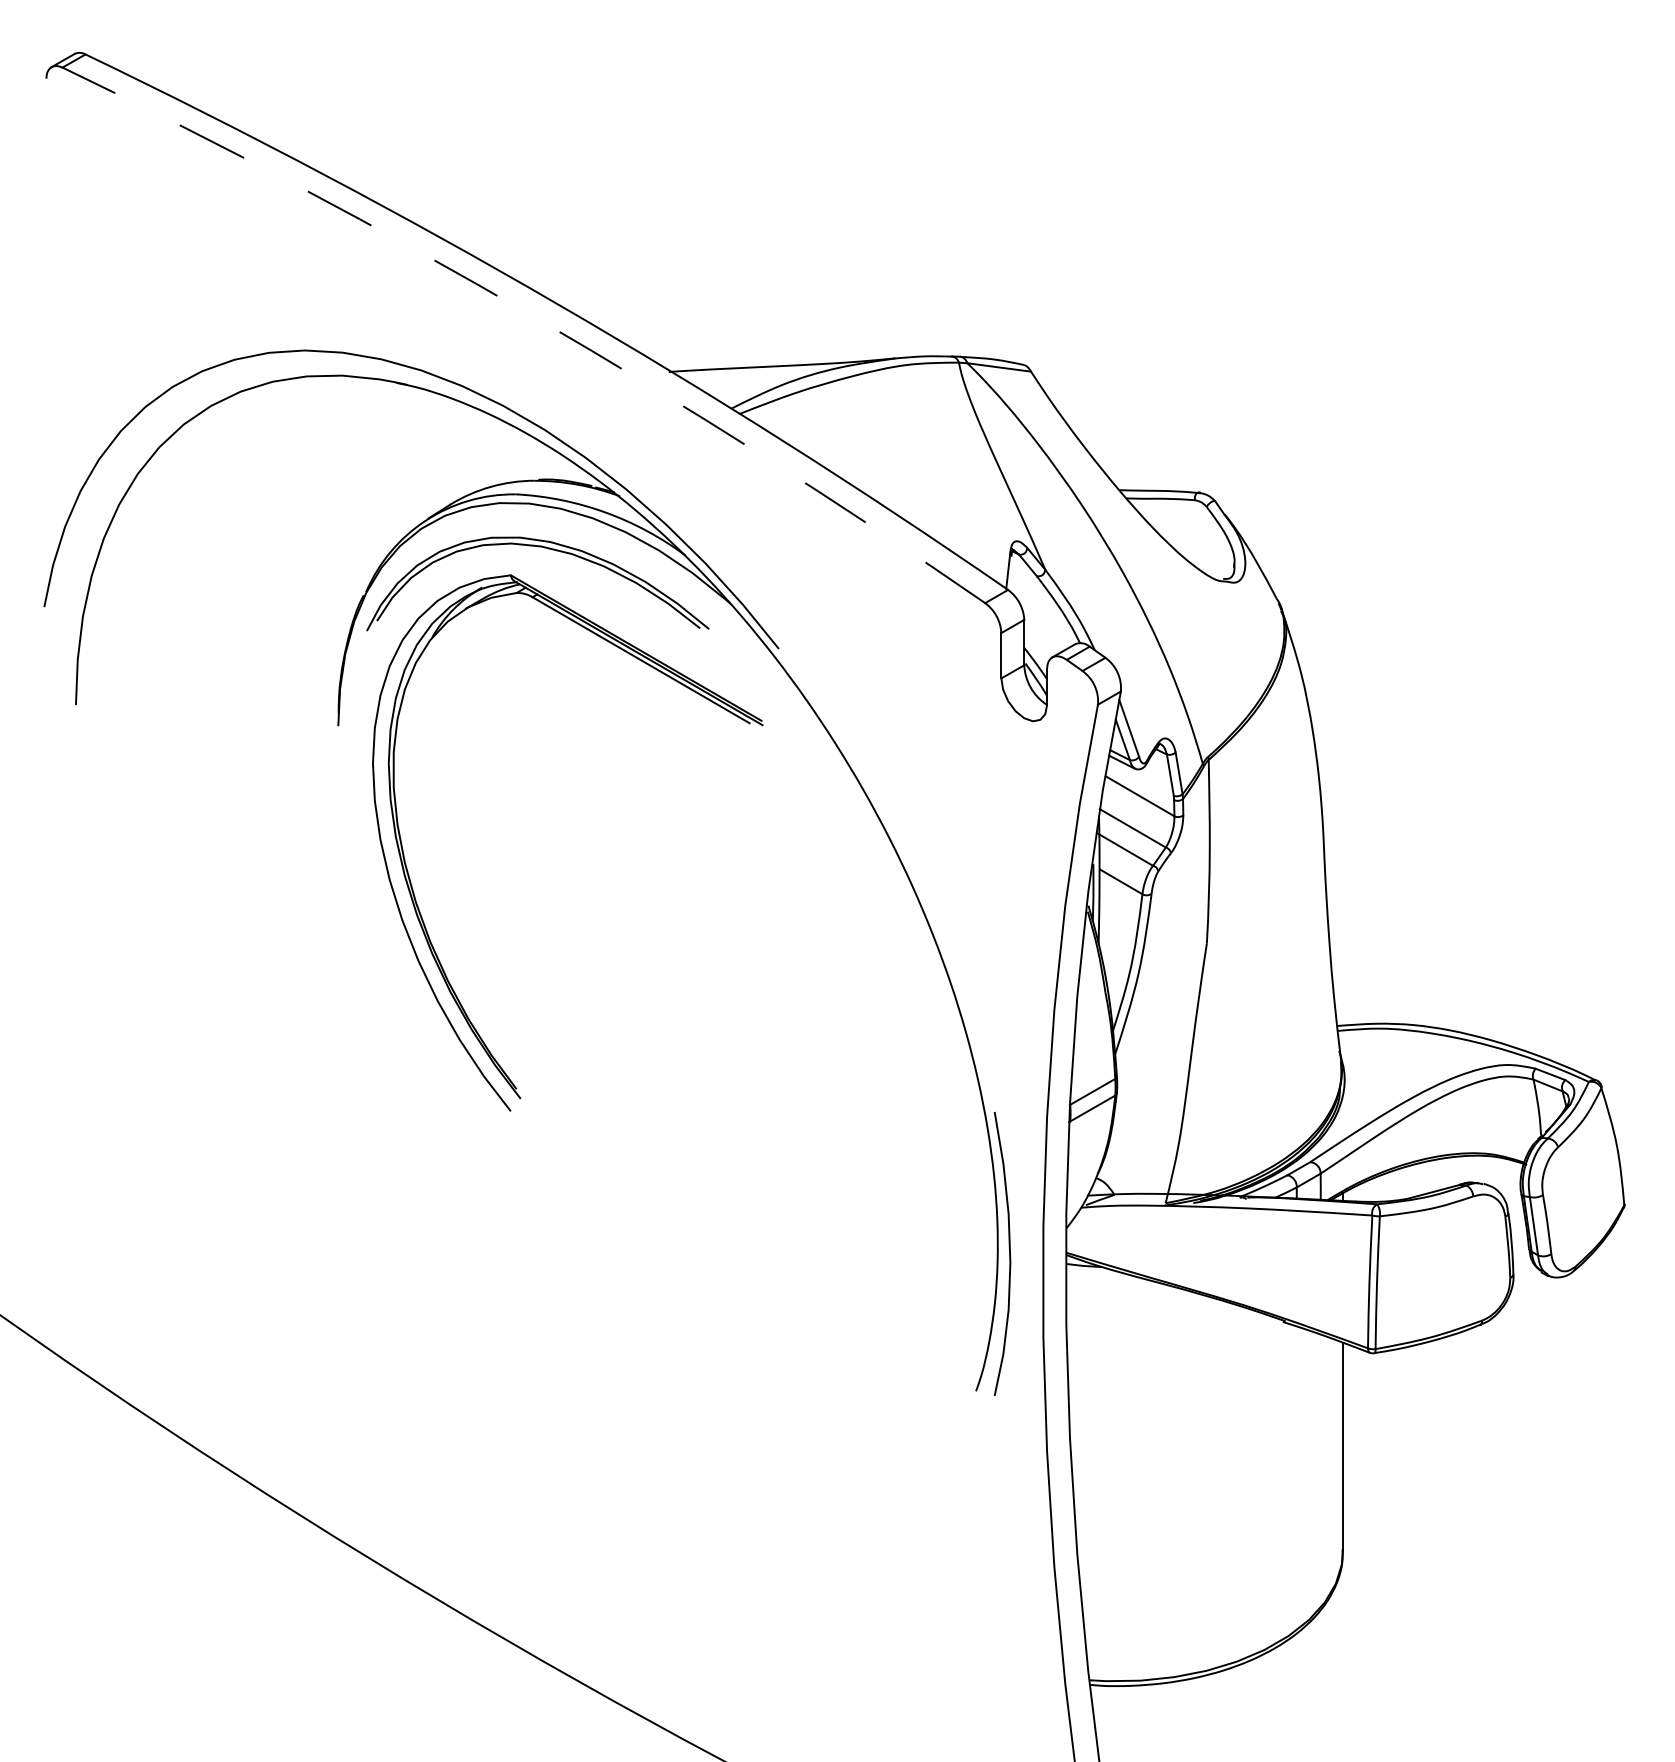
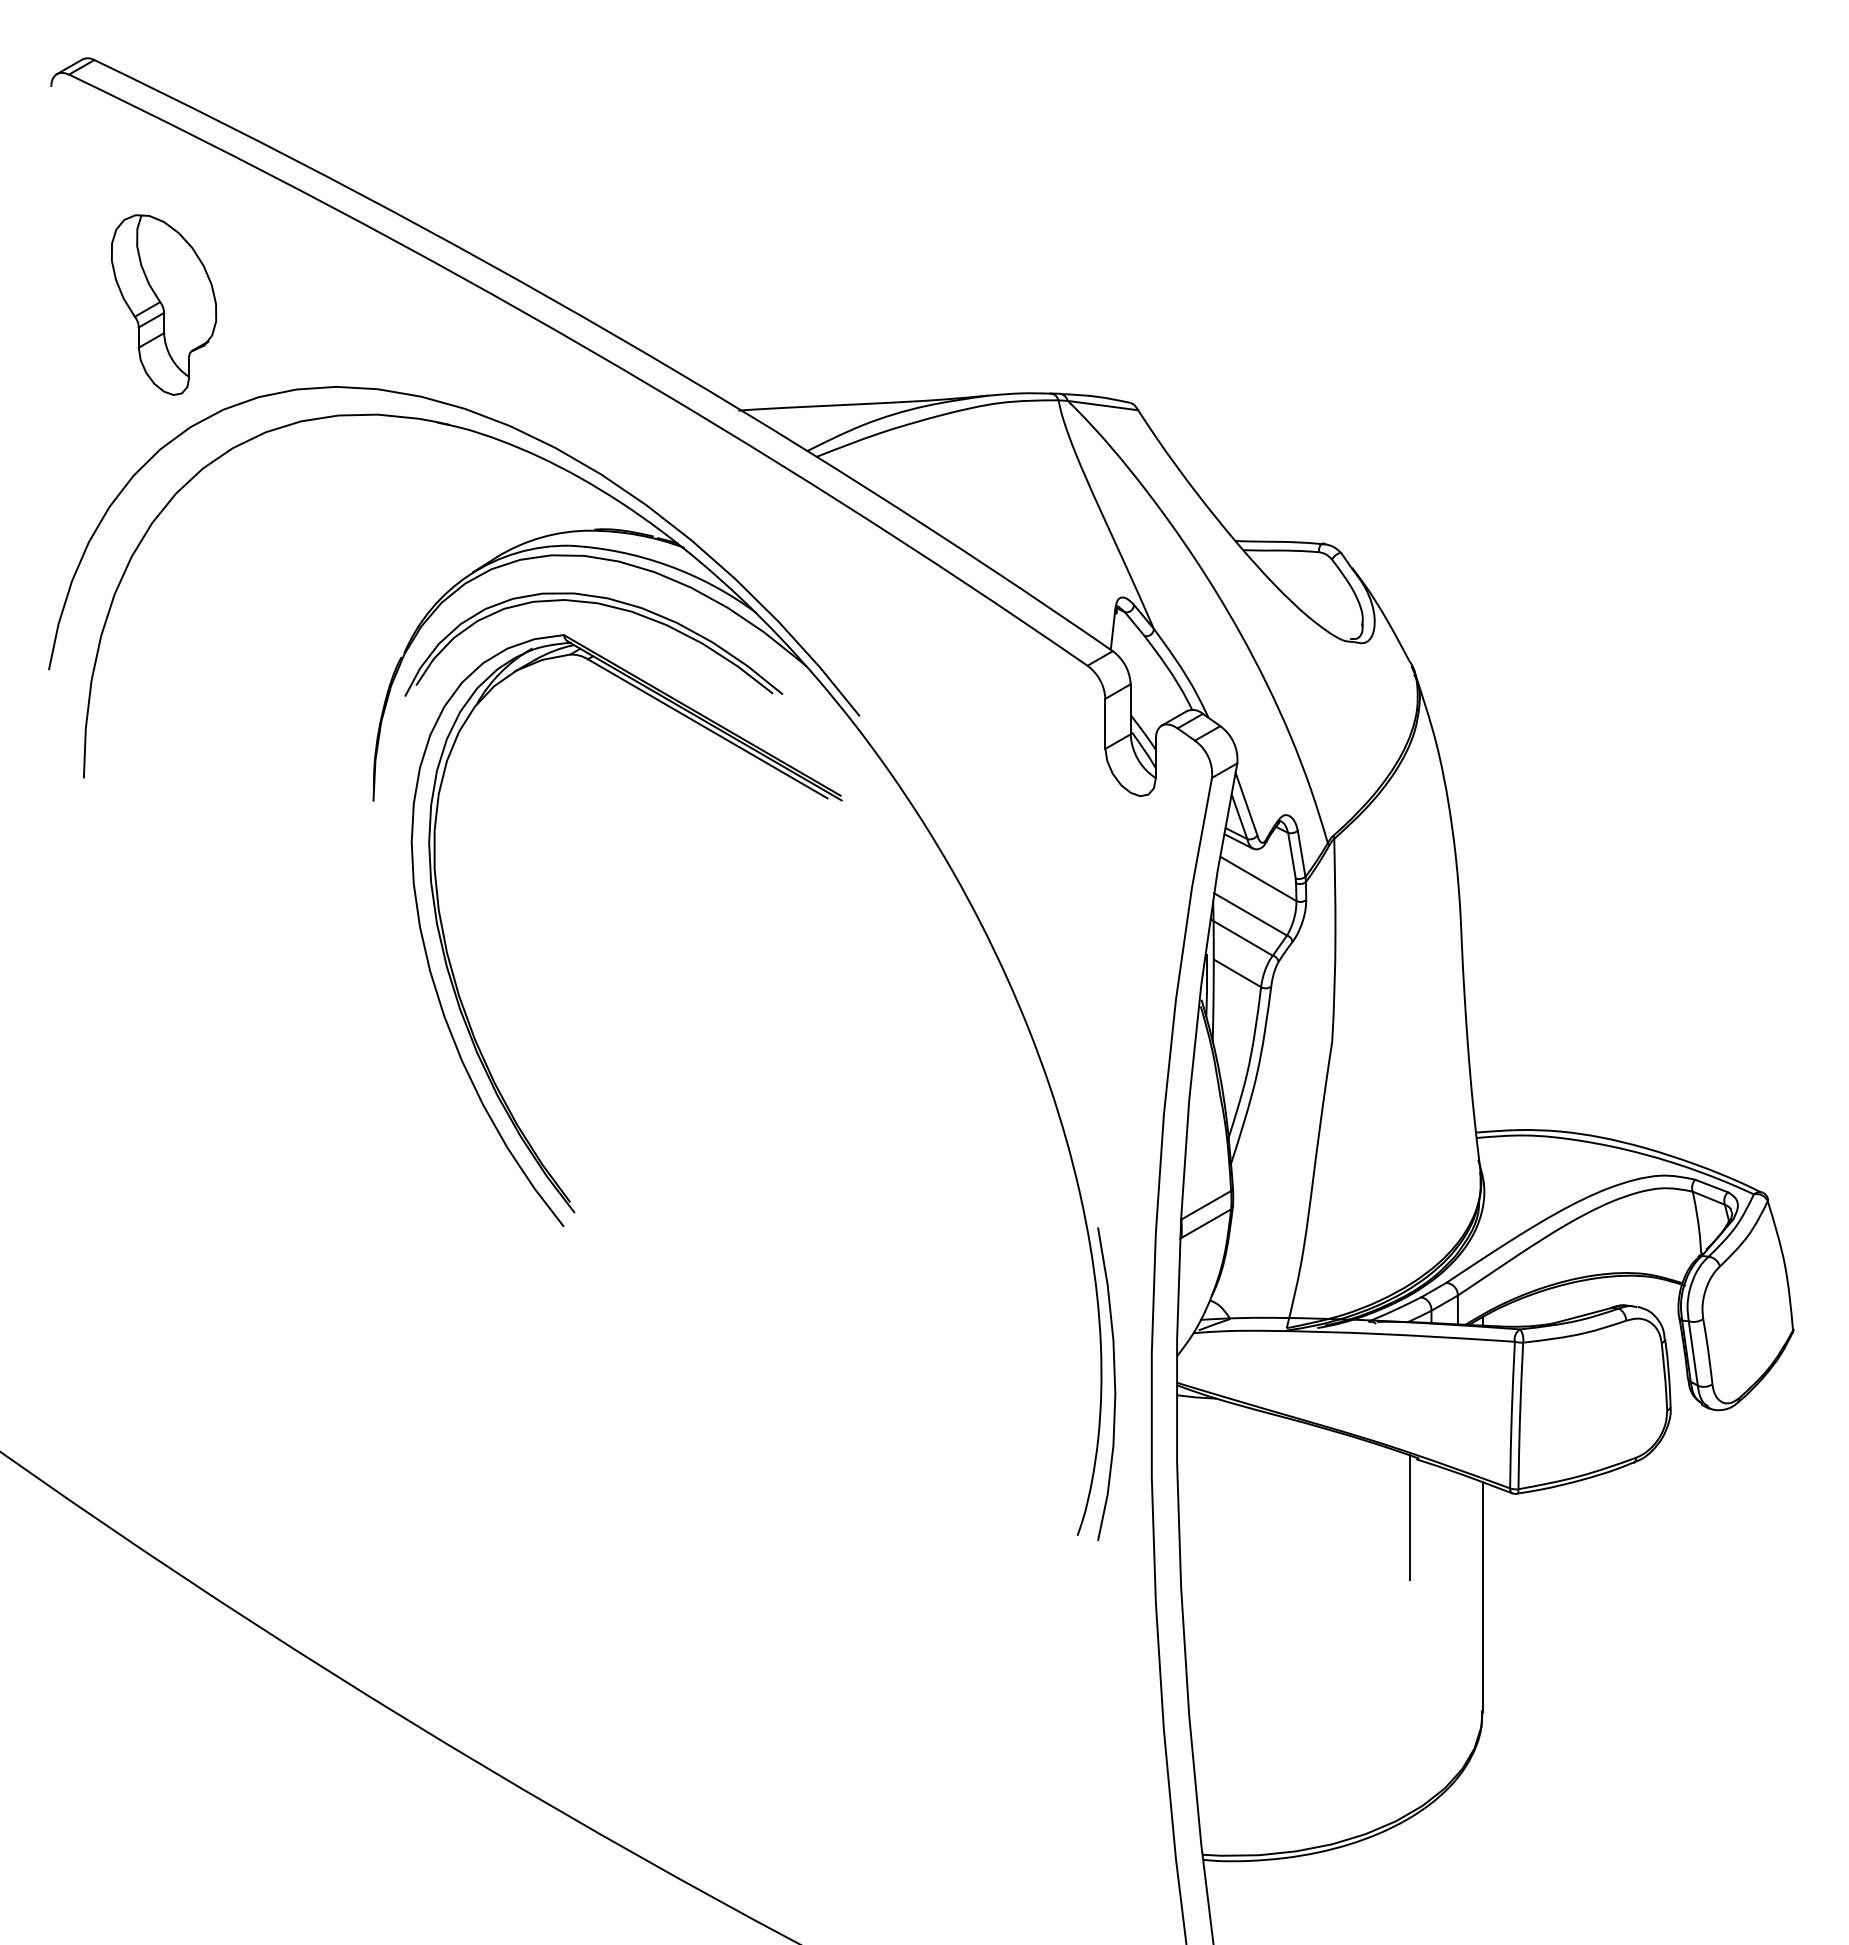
part: (149, 275) -> (164, 304), added
arc: (534, 317) -> (589, 350), dashed -> solid
line: (1276, 1374) -> (1409, 1517), added

